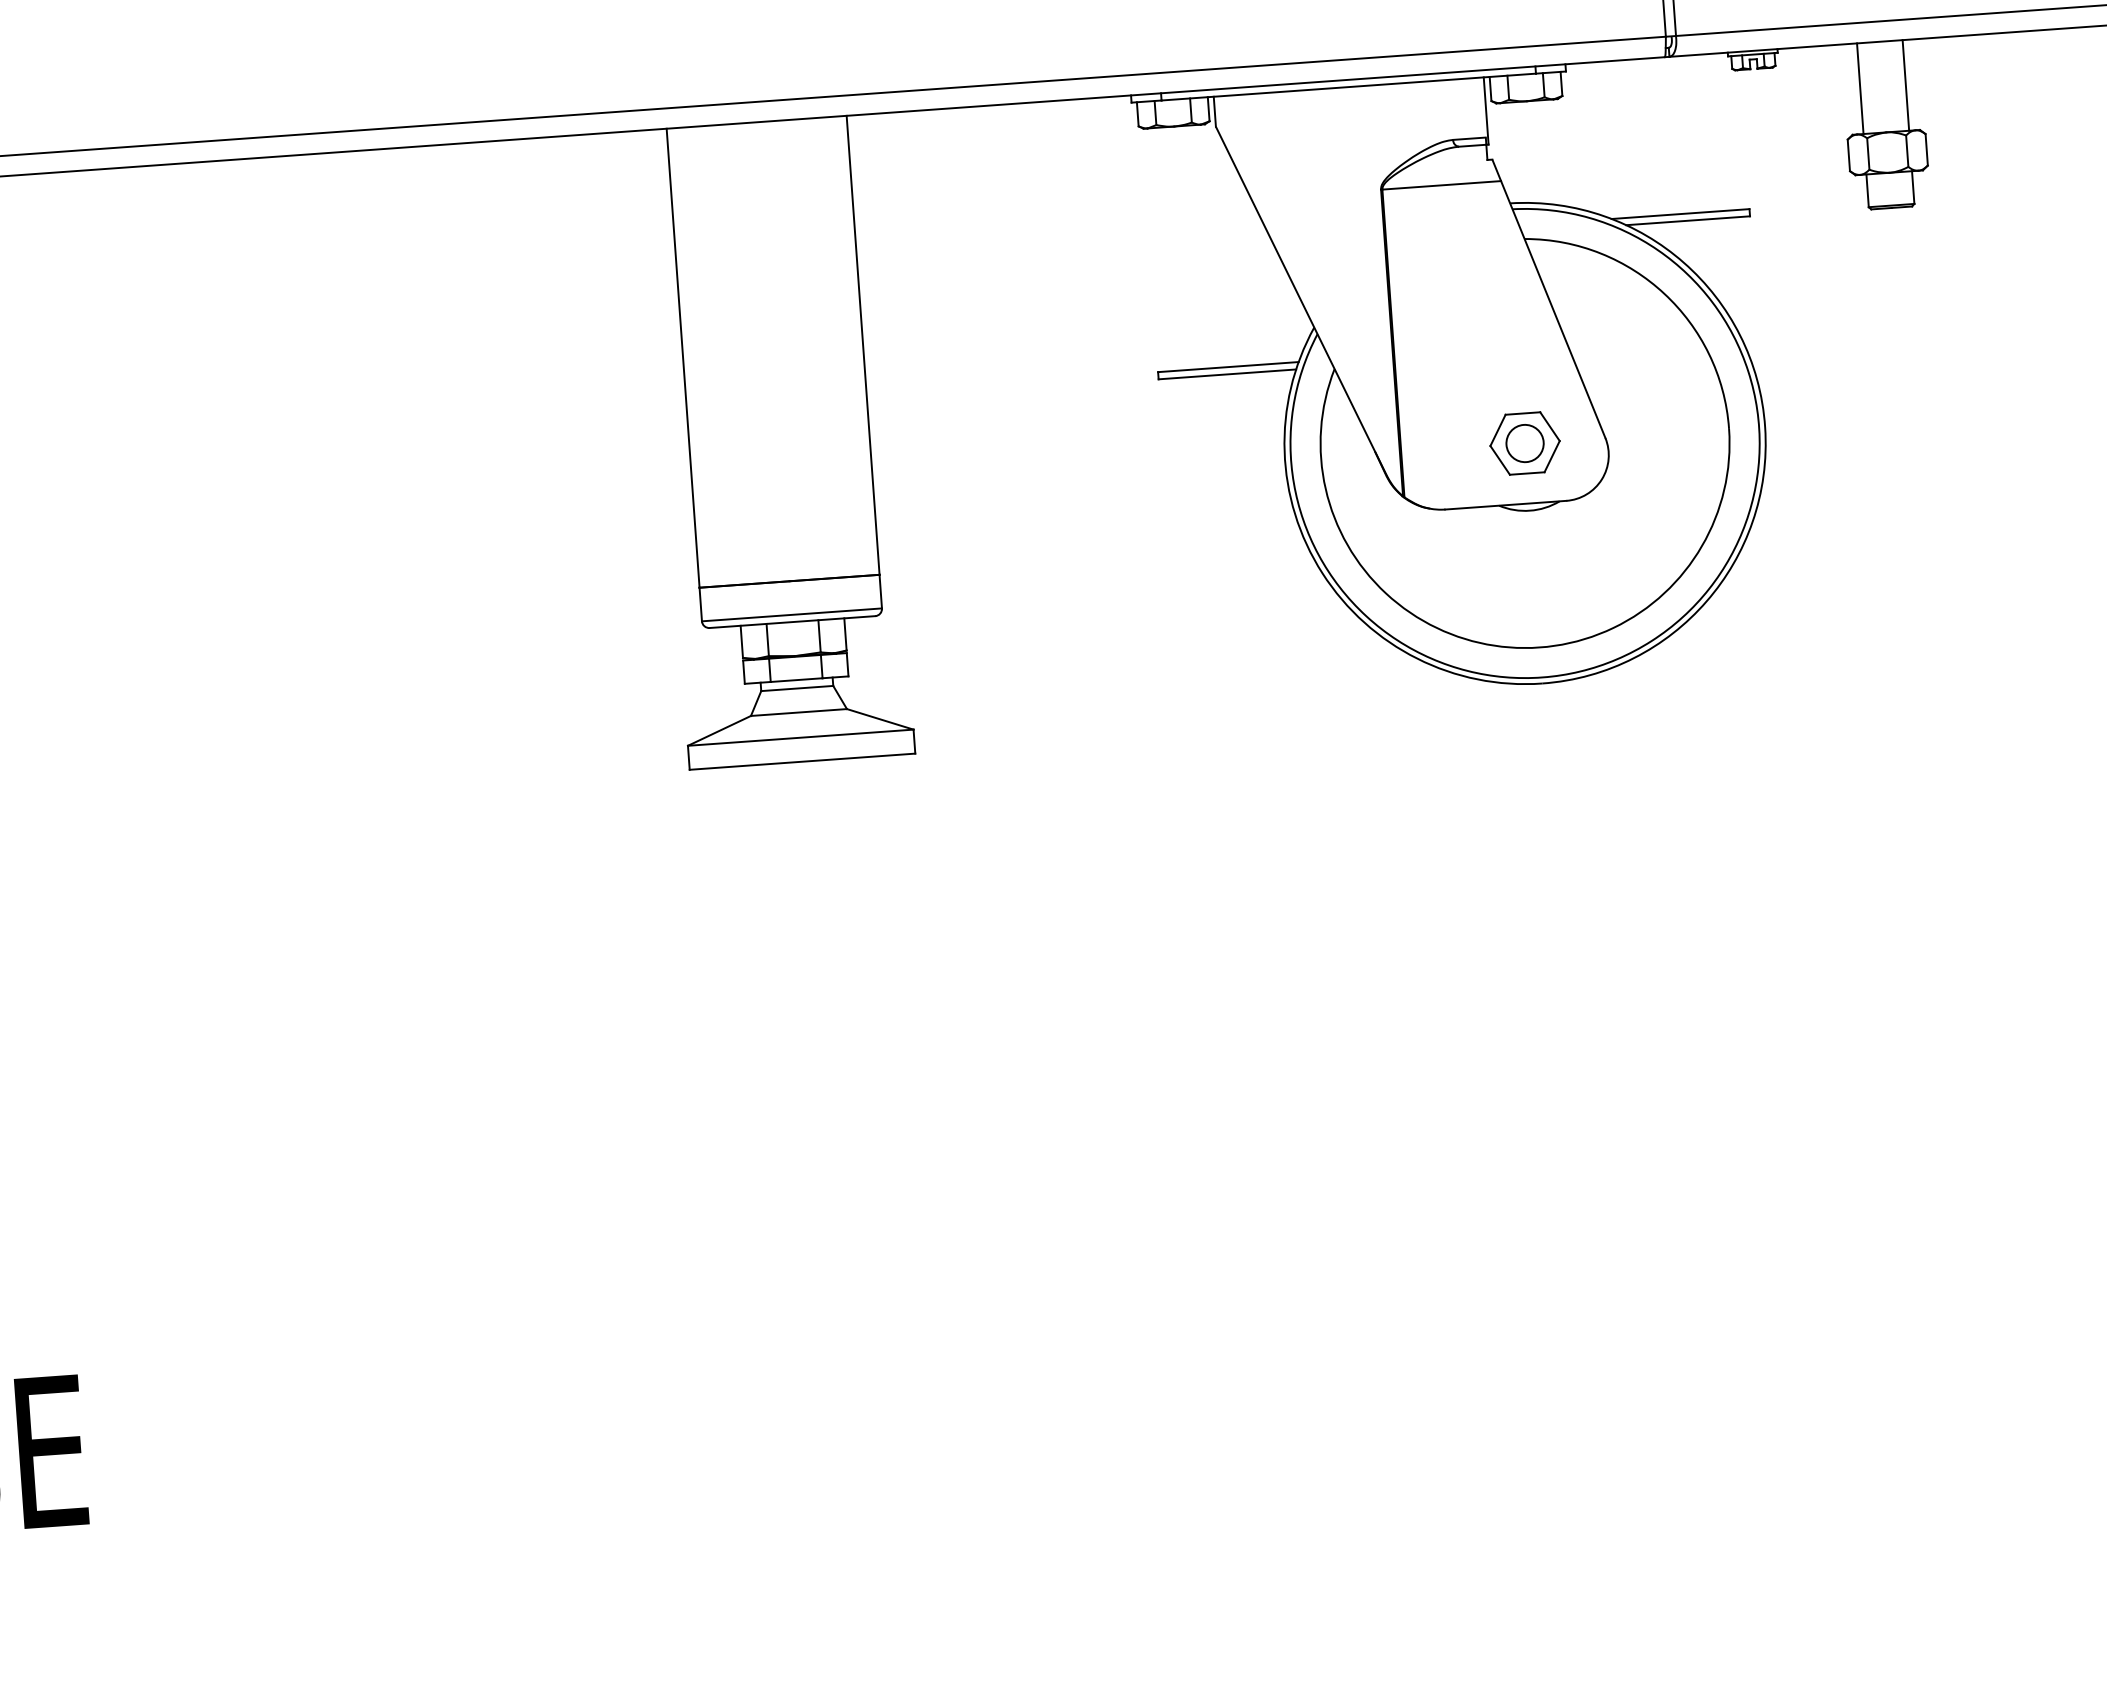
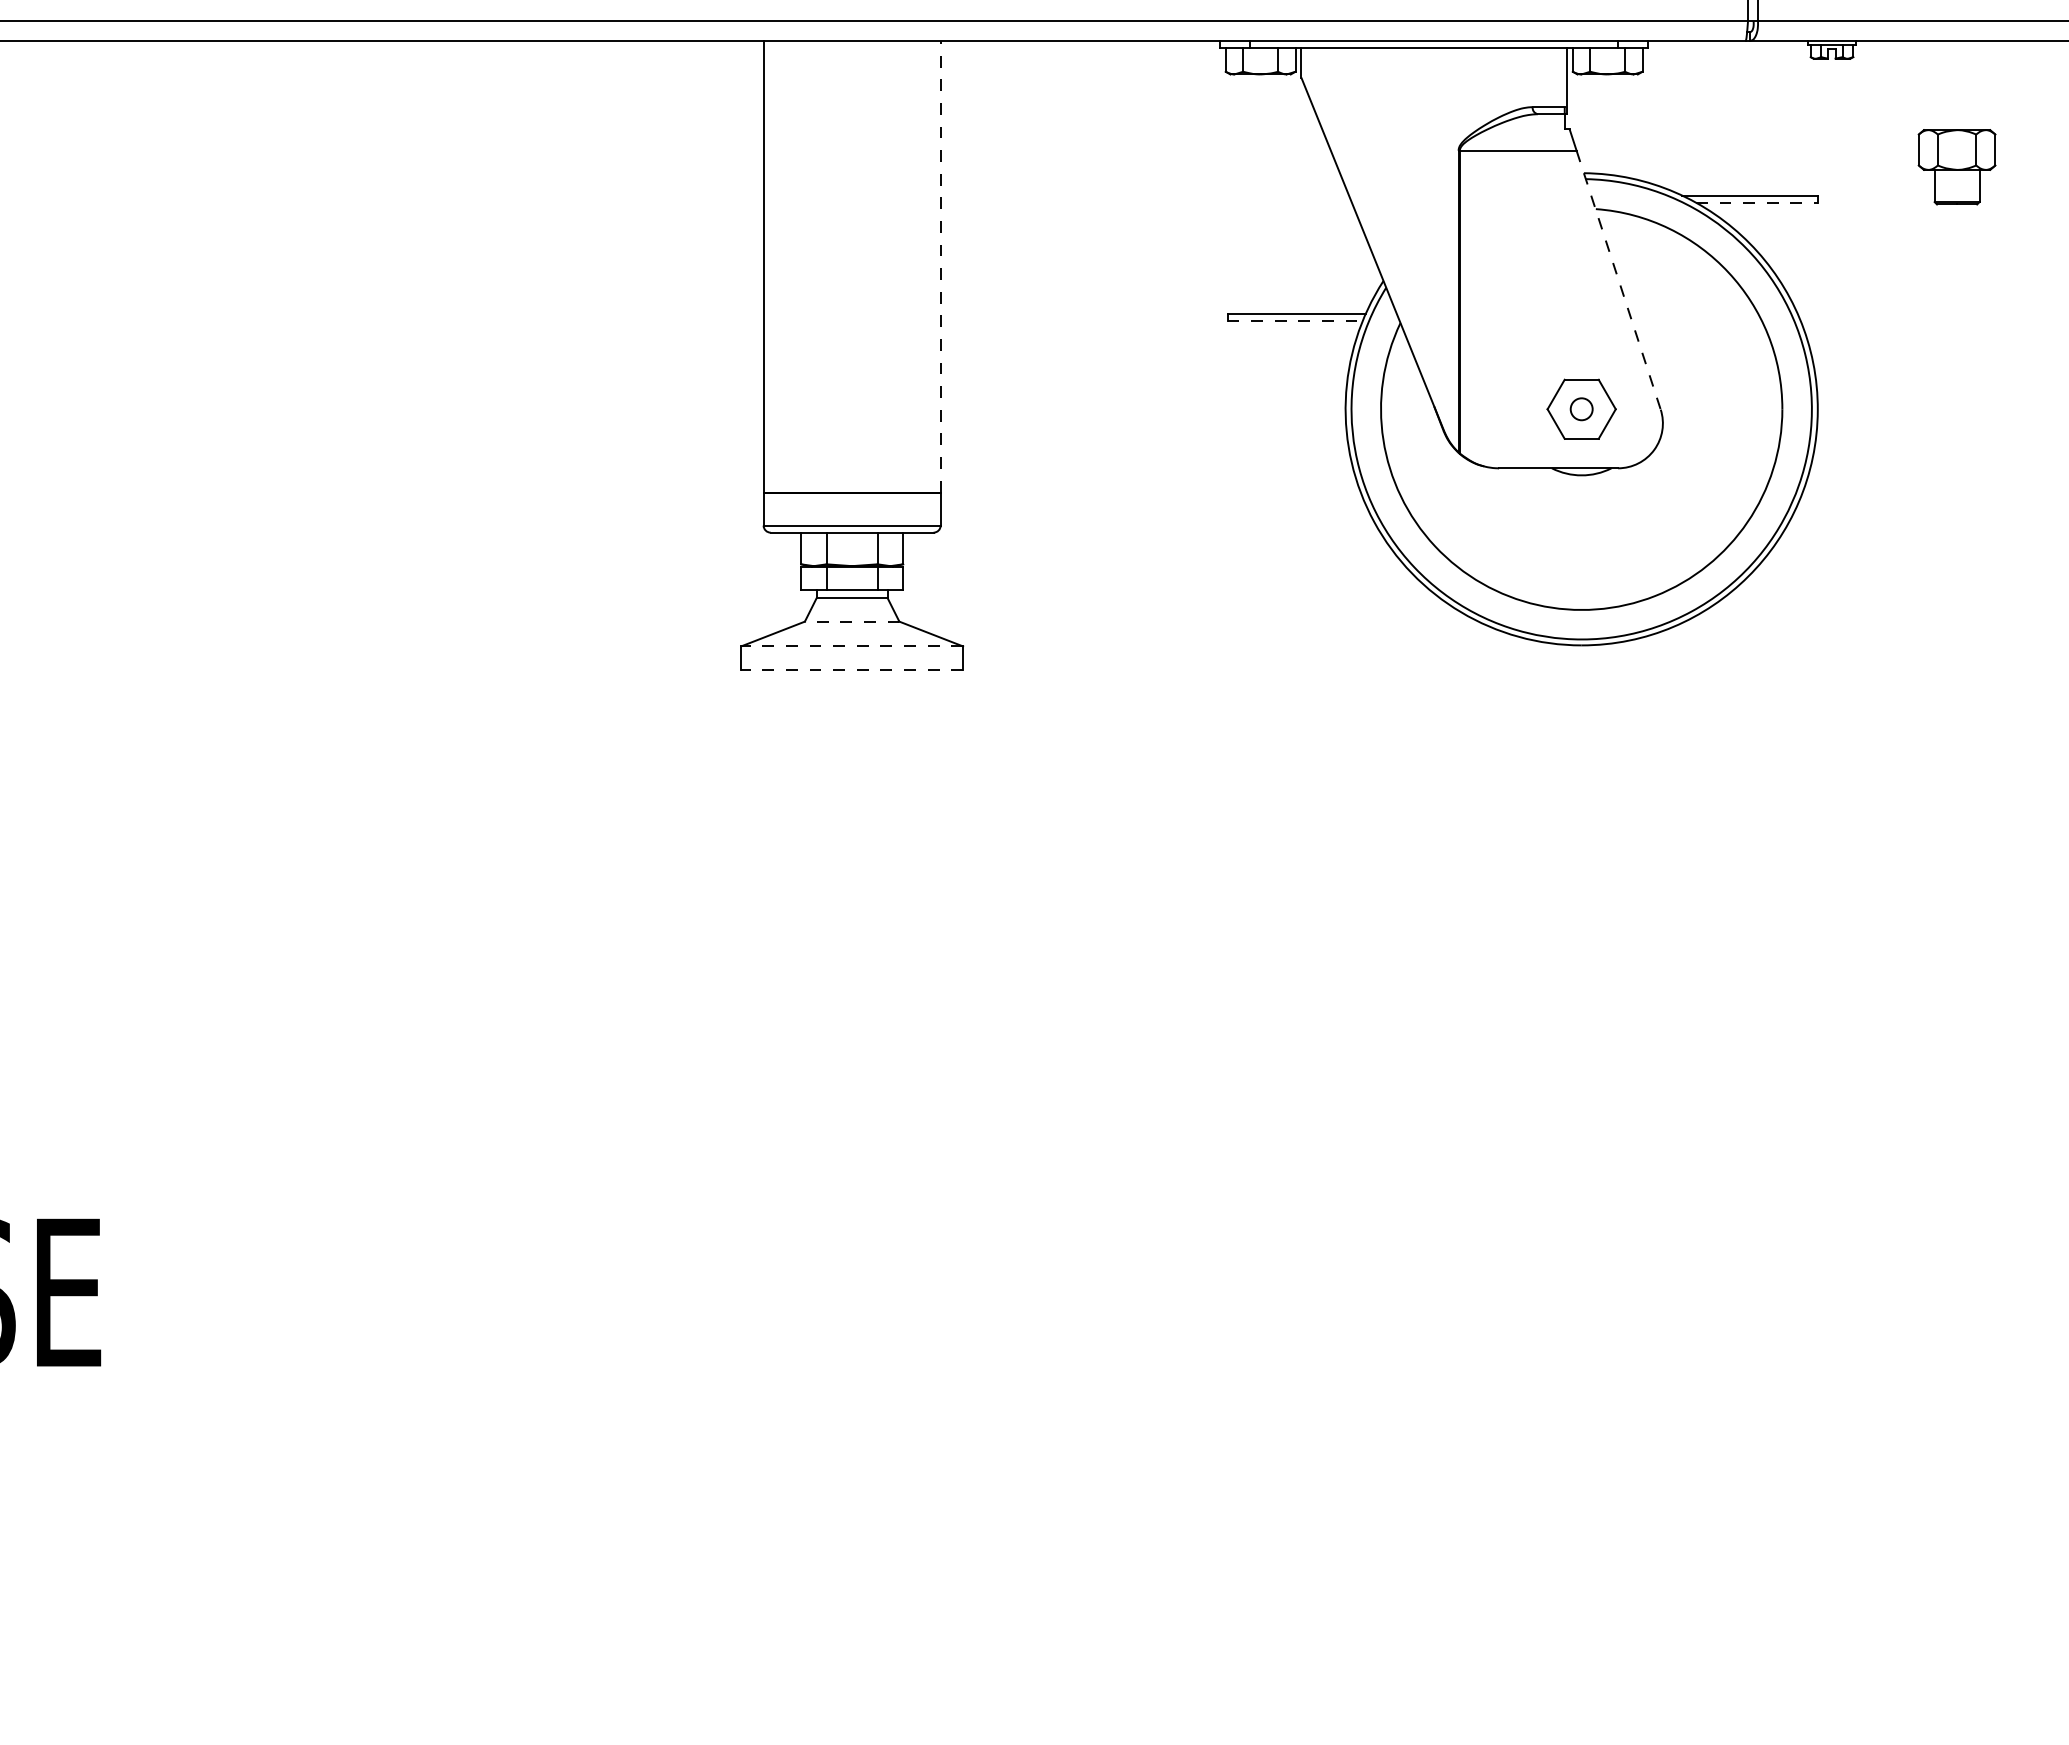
line: (1905, 85) -> (1979, 85), removed
line: (1860, 88) -> (1934, 85), removed
line: (1687, 220) -> (1756, 202), solid -> dashed
line: (1553, 309) -> (1618, 280), solid -> dashed
line: (862, 345) -> (940, 266), solid -> dashed
line: (1227, 374) -> (1295, 320), solid -> dashed
circle: (1524, 443) -> (1581, 409), size x0.6
line: (798, 712) -> (851, 621), solid -> dashed
line: (801, 737) -> (852, 646), solid -> dashed
line: (802, 762) -> (852, 670), solid -> dashed

